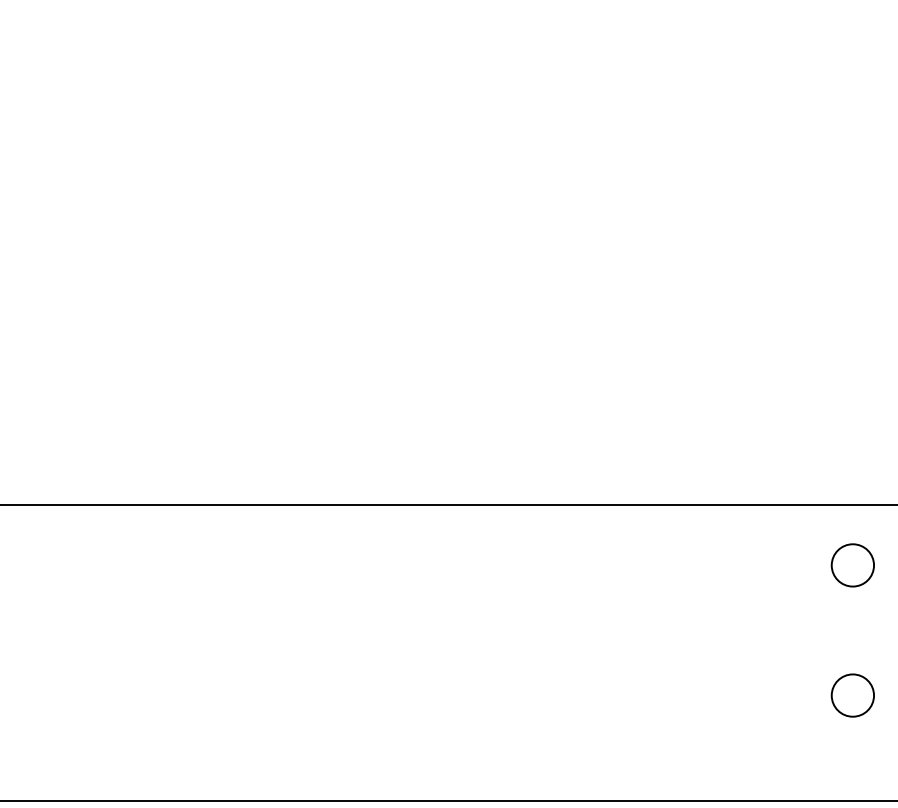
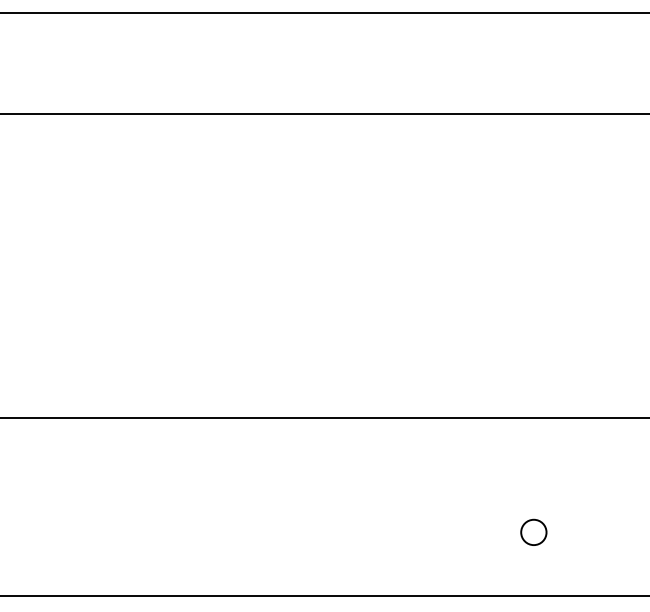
circle: (852, 563) -> (533, 453), removed

